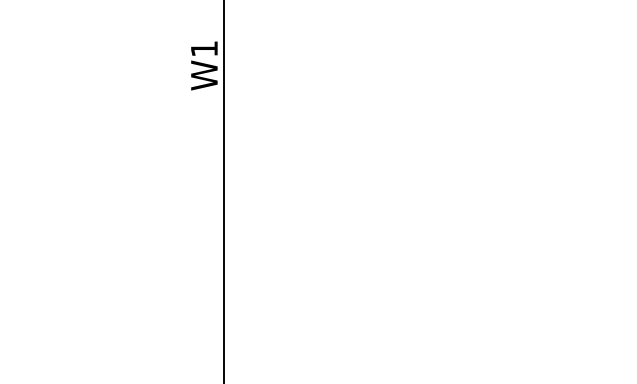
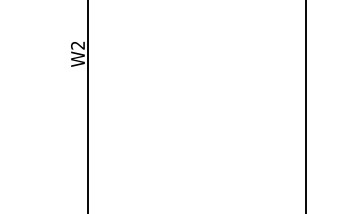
text: (203, 48) -> (77, 45), W1 -> W2

